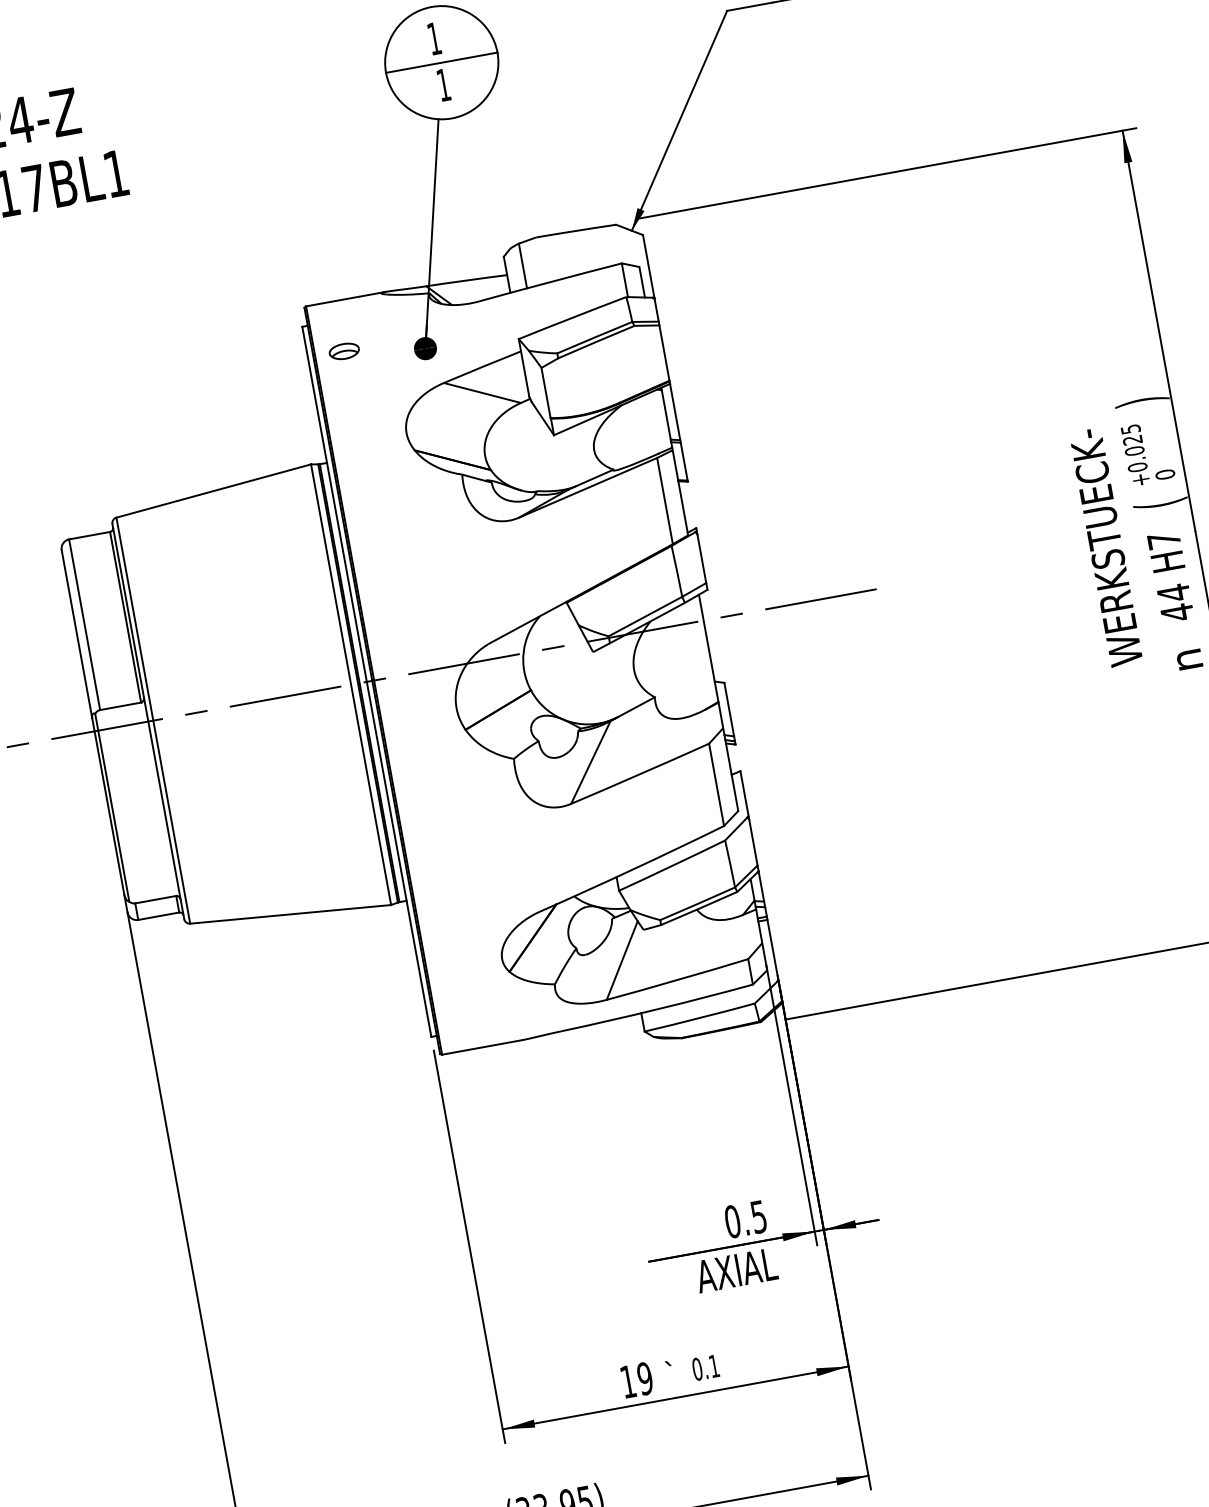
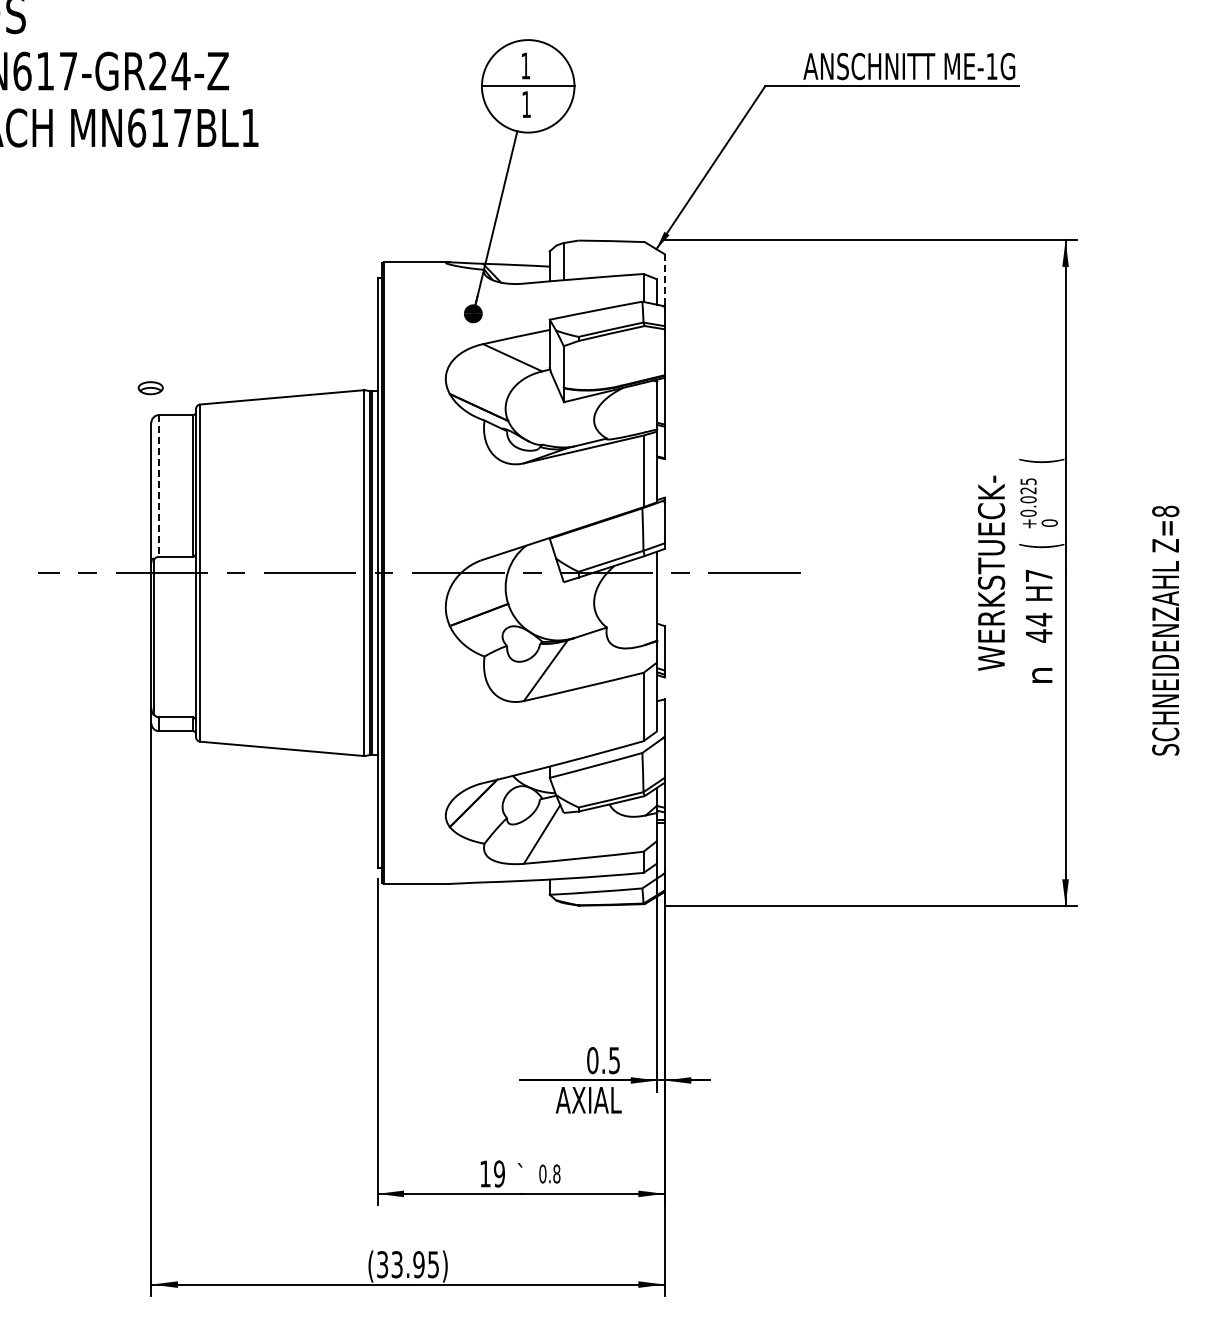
line: (648, 266) -> (664, 280), solid -> dashed
part: (344, 351) -> (150, 388), moved
text: (1141, 400) -> (1041, 460), ) -> (
line: (85, 624) -> (159, 485), solid -> dashed
text: (713, 1365) -> (556, 1173), 0.1 -> 0.8

